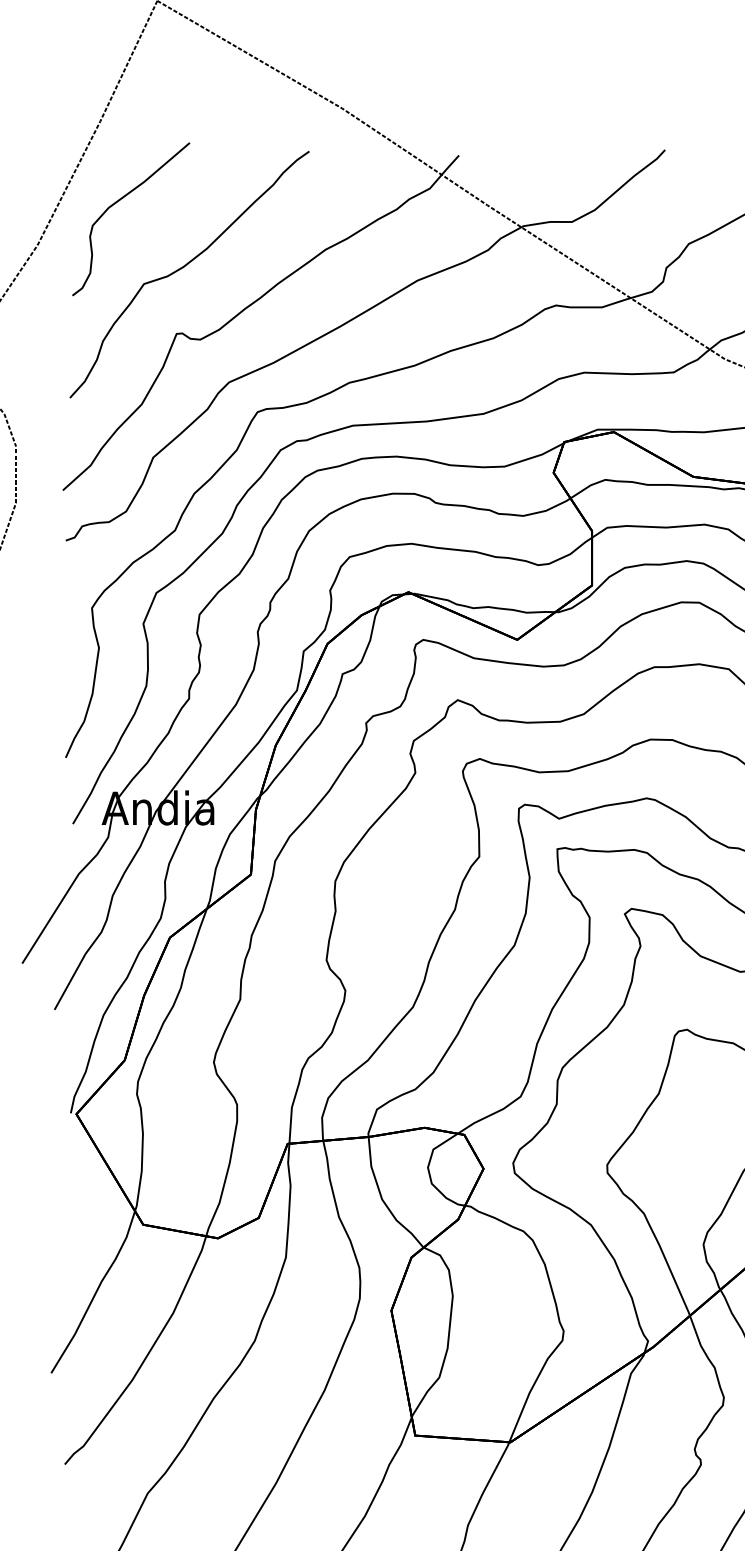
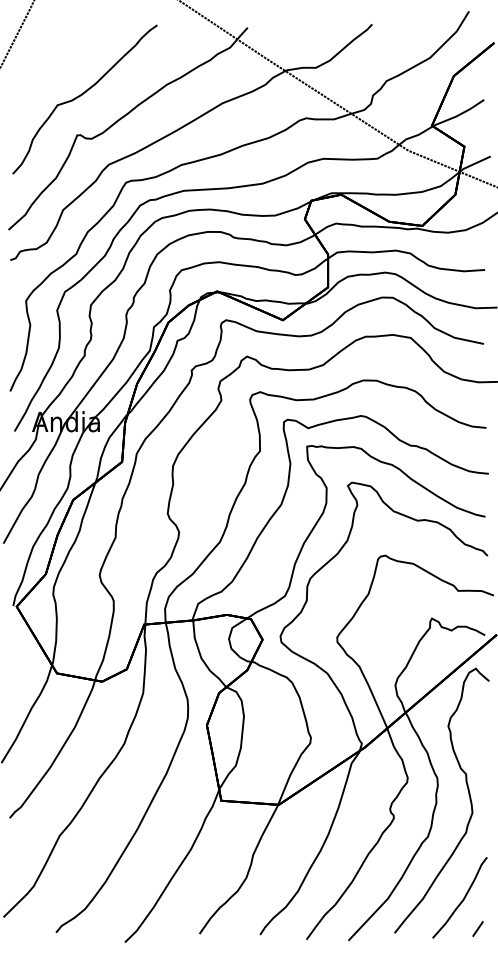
curve: (120, 201) -> (43, 55), removed

